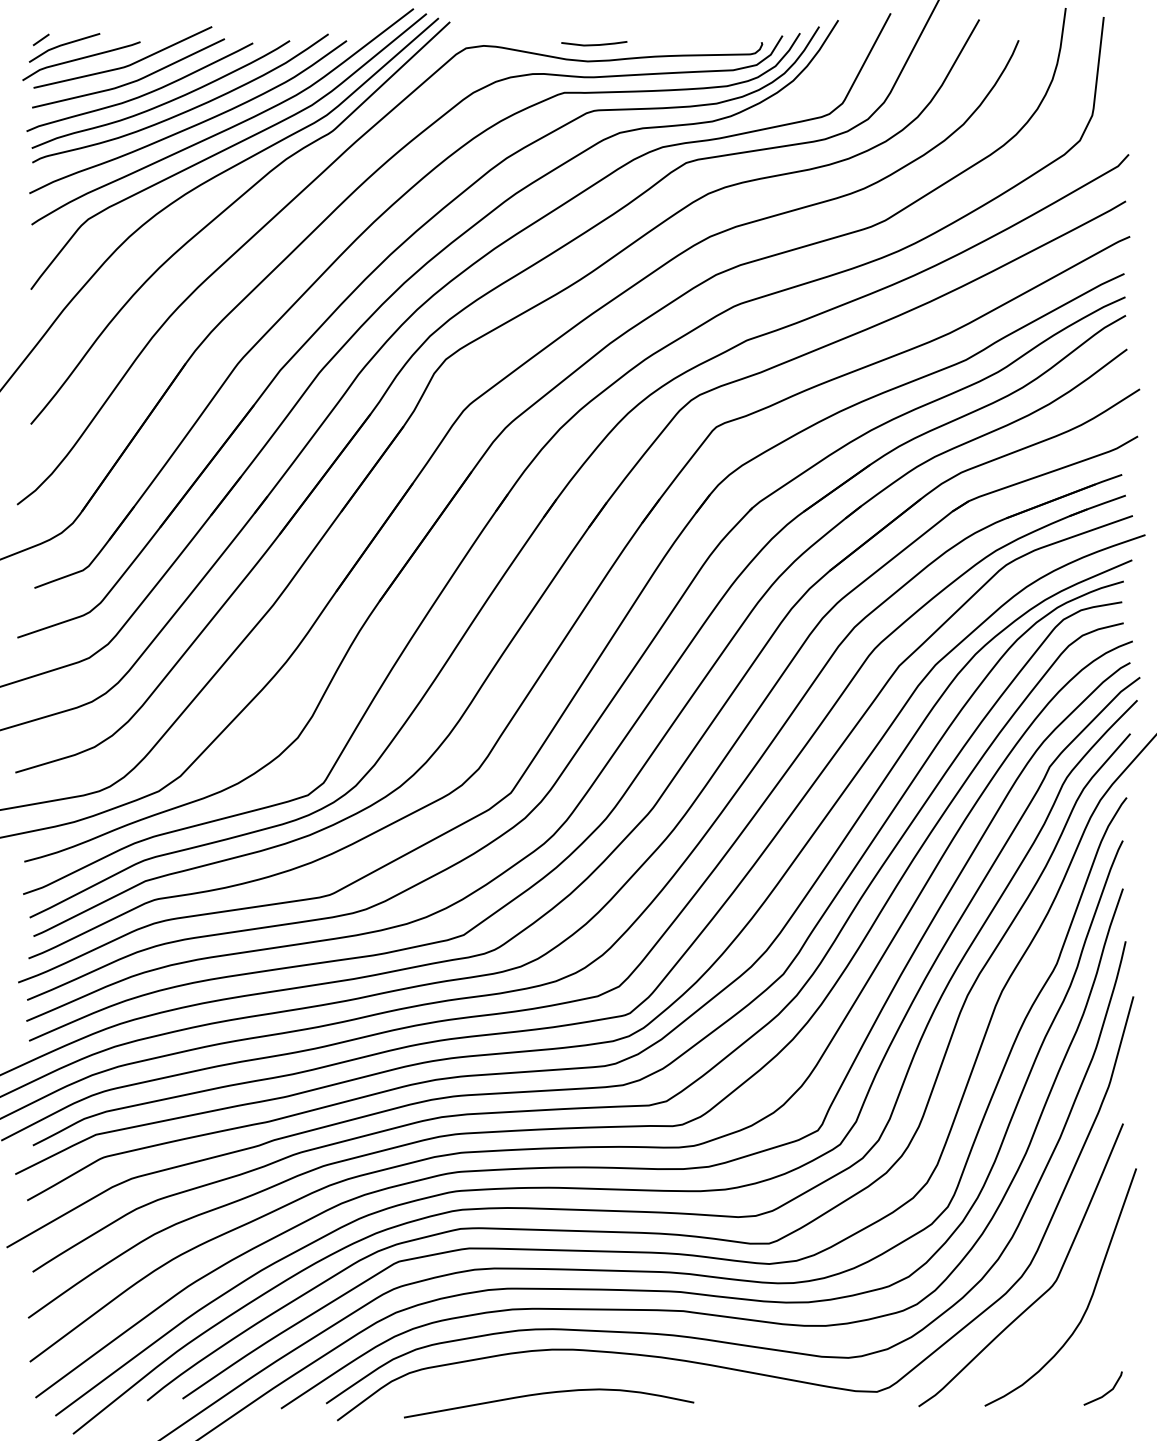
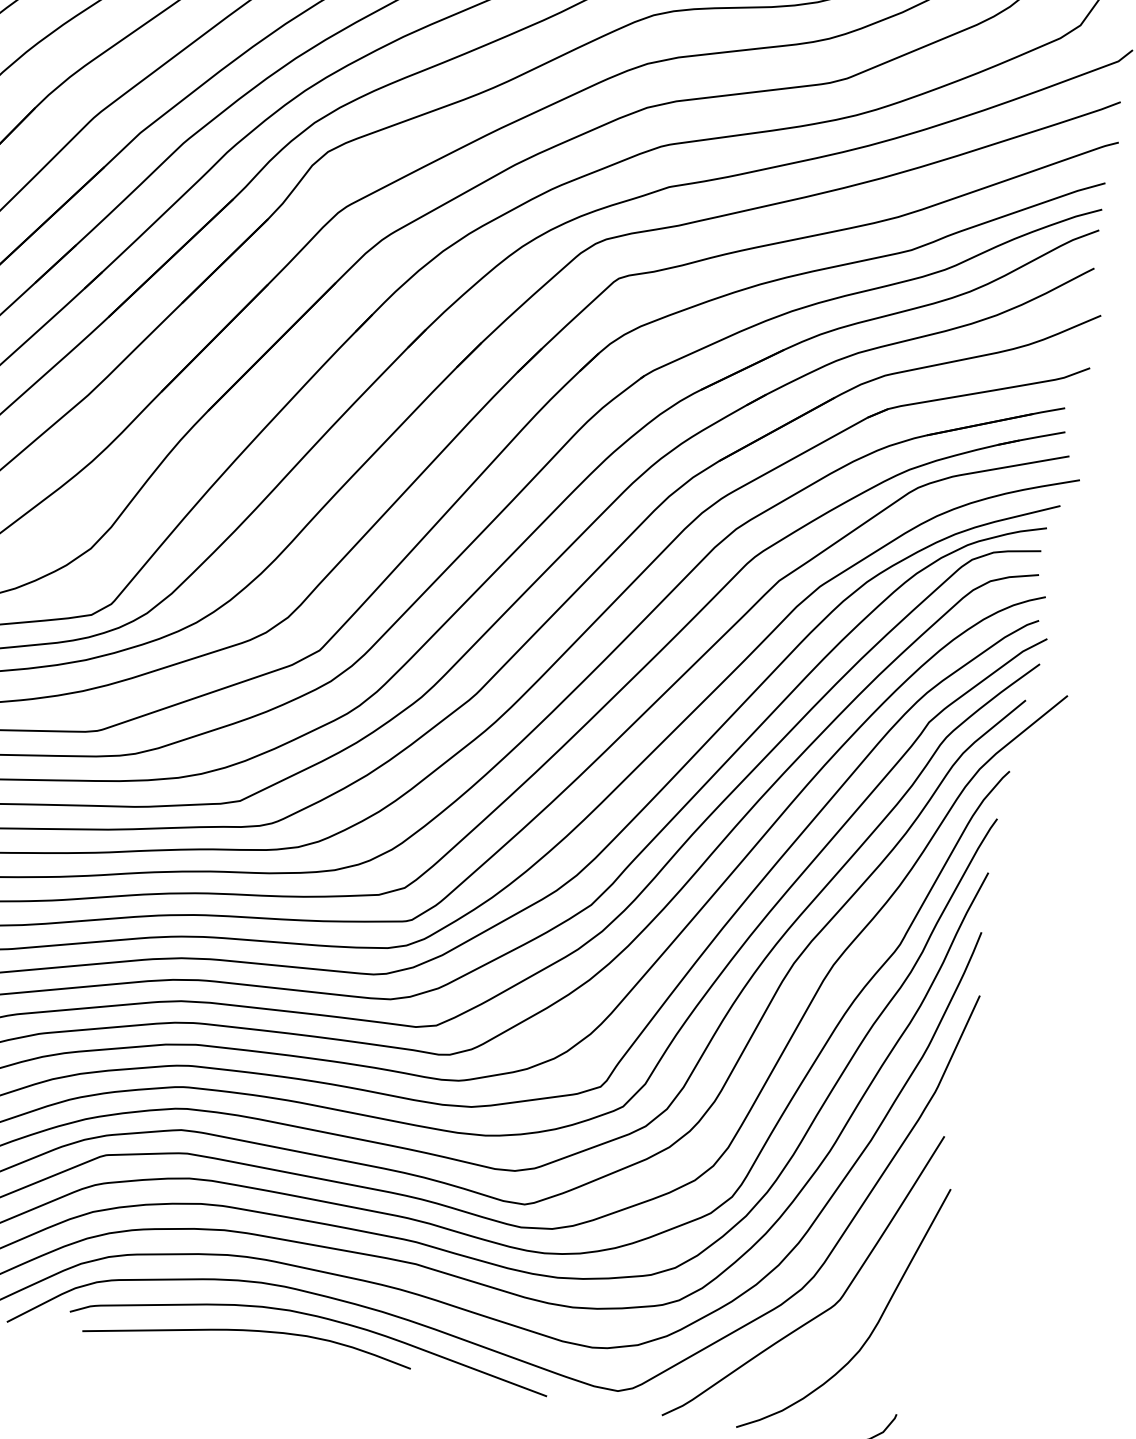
curve: (603, 1371) -> (314, 1316), added

